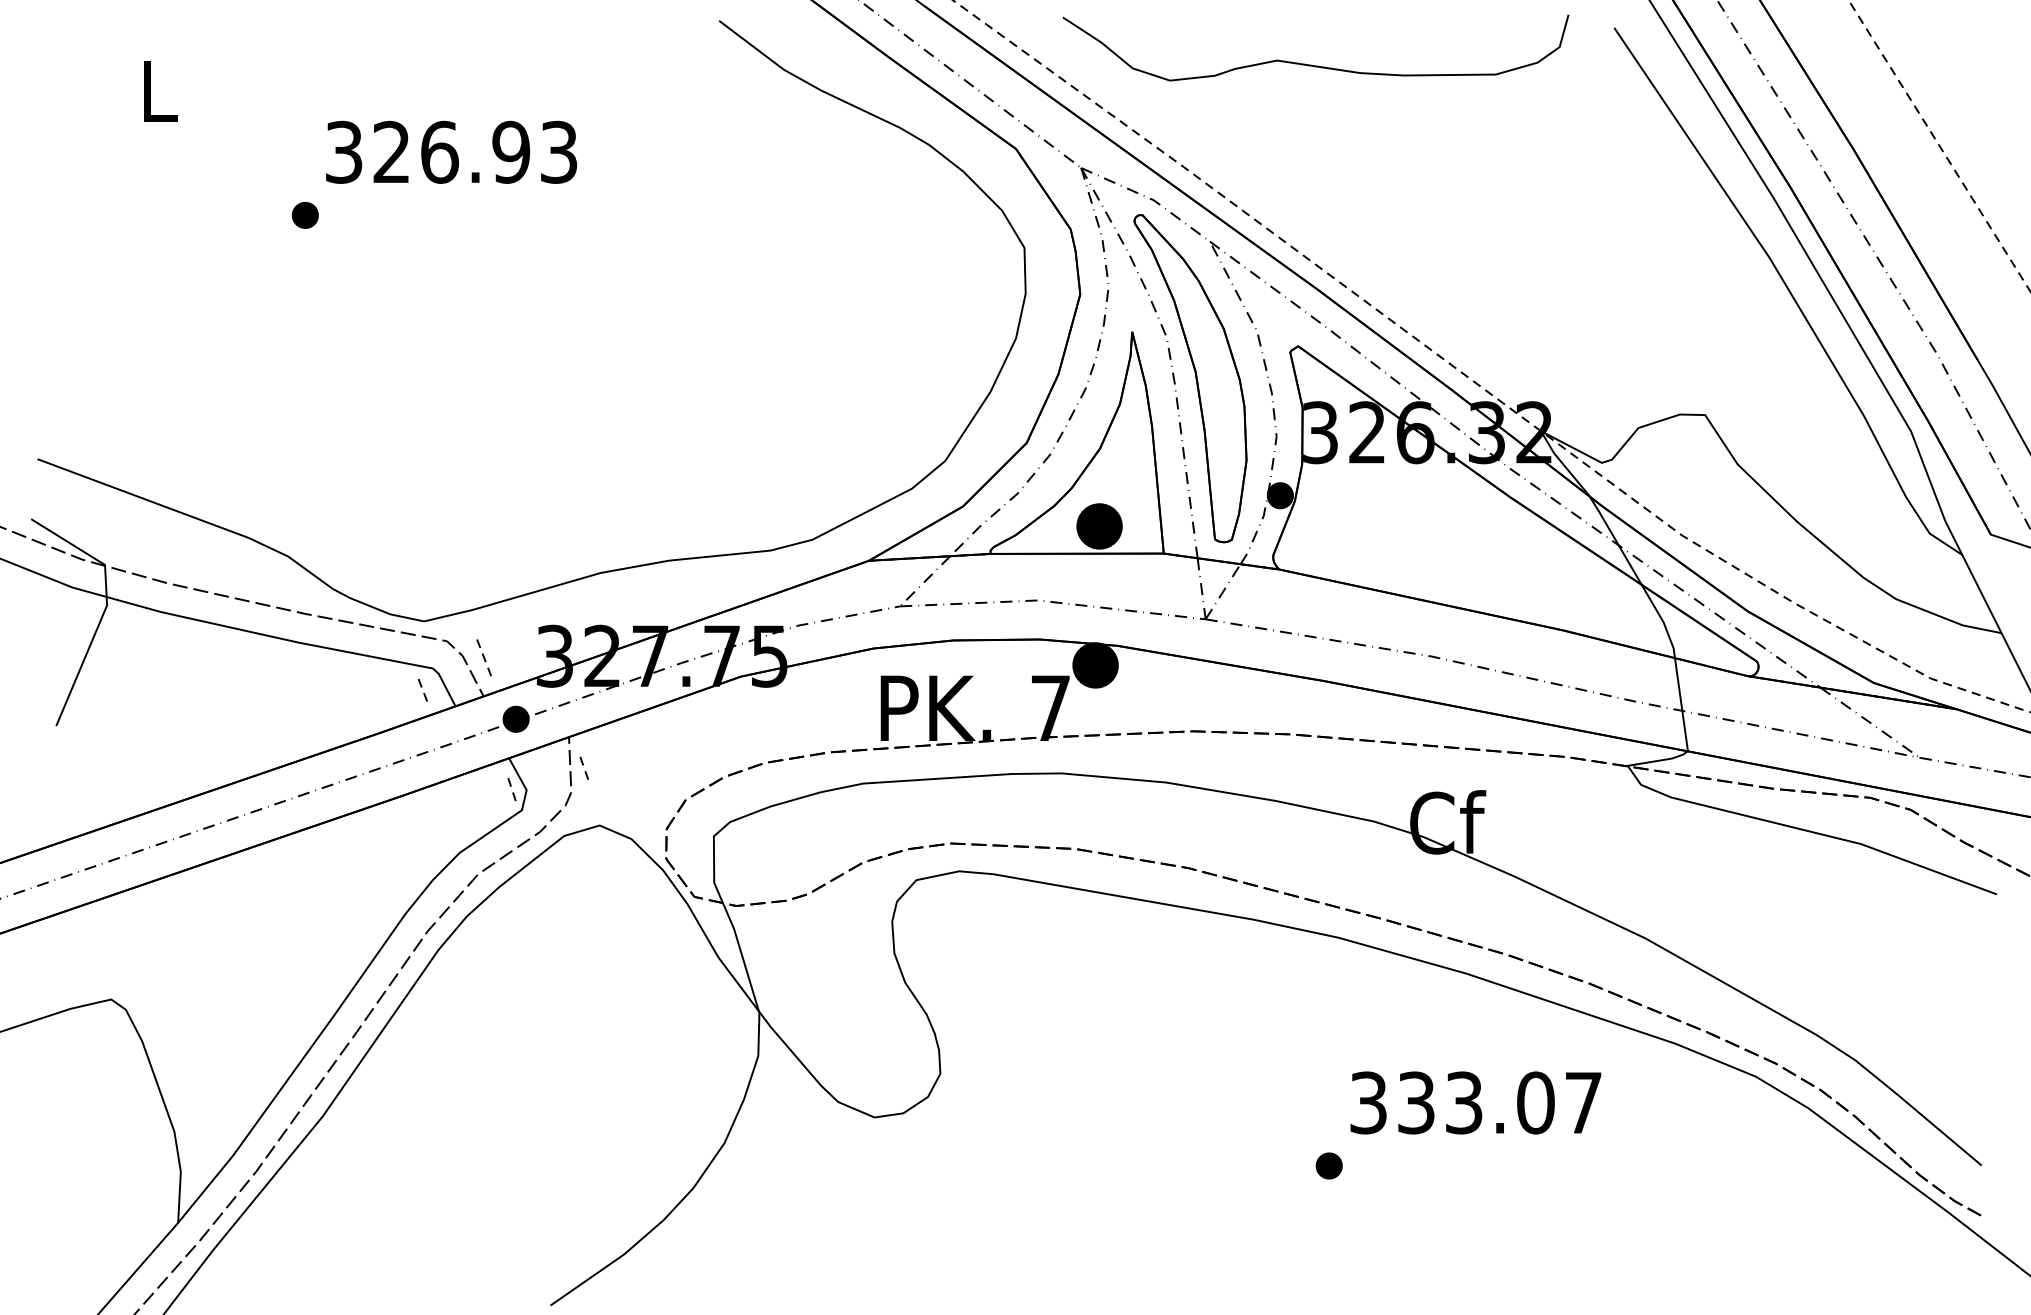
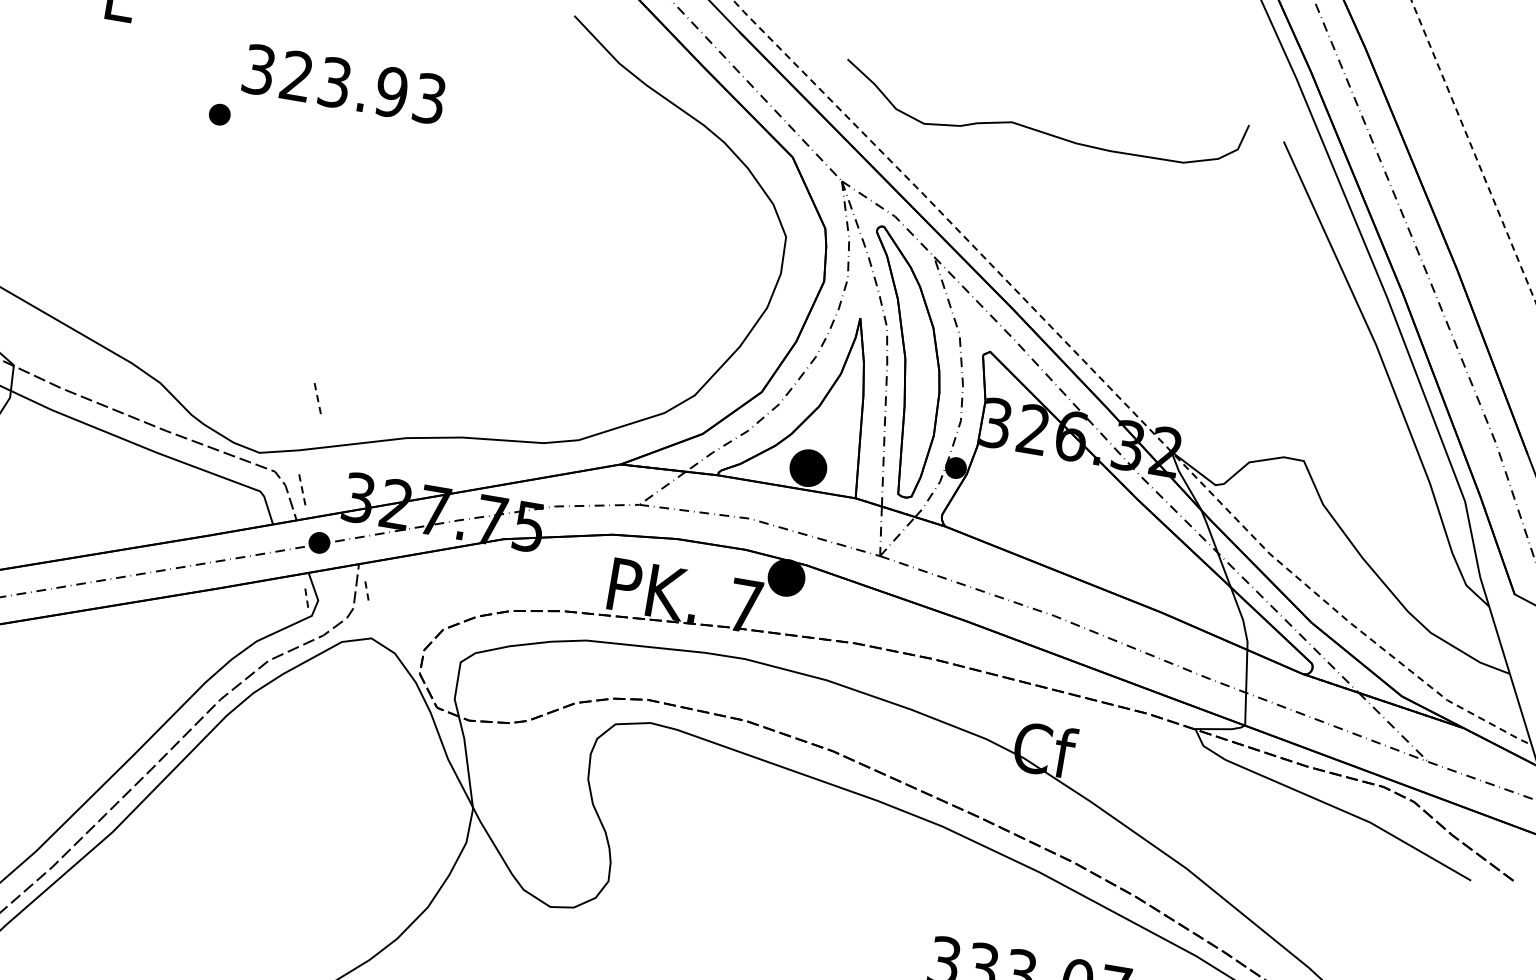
text: (439, 151) -> (334, 81), 326.93 -> 323.93
line: (483, 542) -> (317, 398), added
line: (422, 687) -> (249, 505), removed

